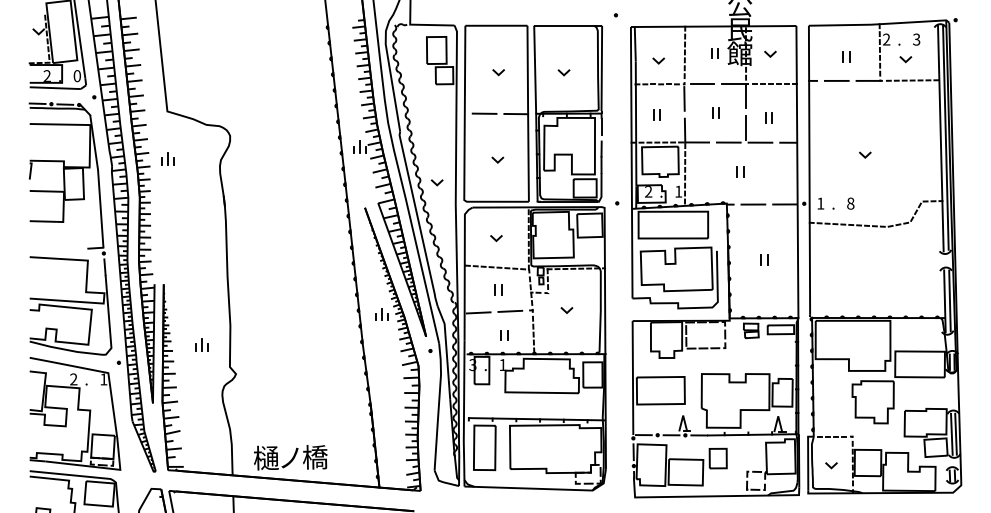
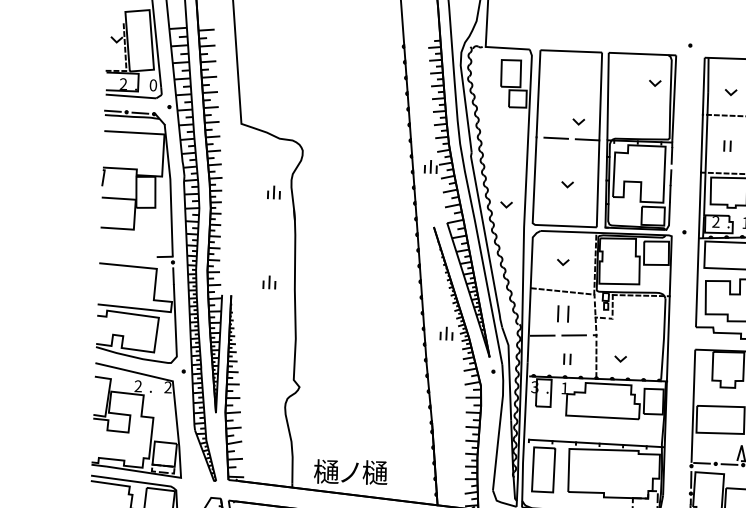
line: (497, 72) -> (577, 121), moved
line: (562, 72) -> (653, 83), moved
part: (167, 158) -> (273, 191), moved
part: (498, 289) -> (563, 313), size x1.6
line: (565, 310) -> (619, 359), moved
part: (201, 344) -> (269, 282), moved
text: (103, 379) -> (167, 387), 1 -> 2
text: (315, 457) -> (375, 473), 橋 -> 樋

